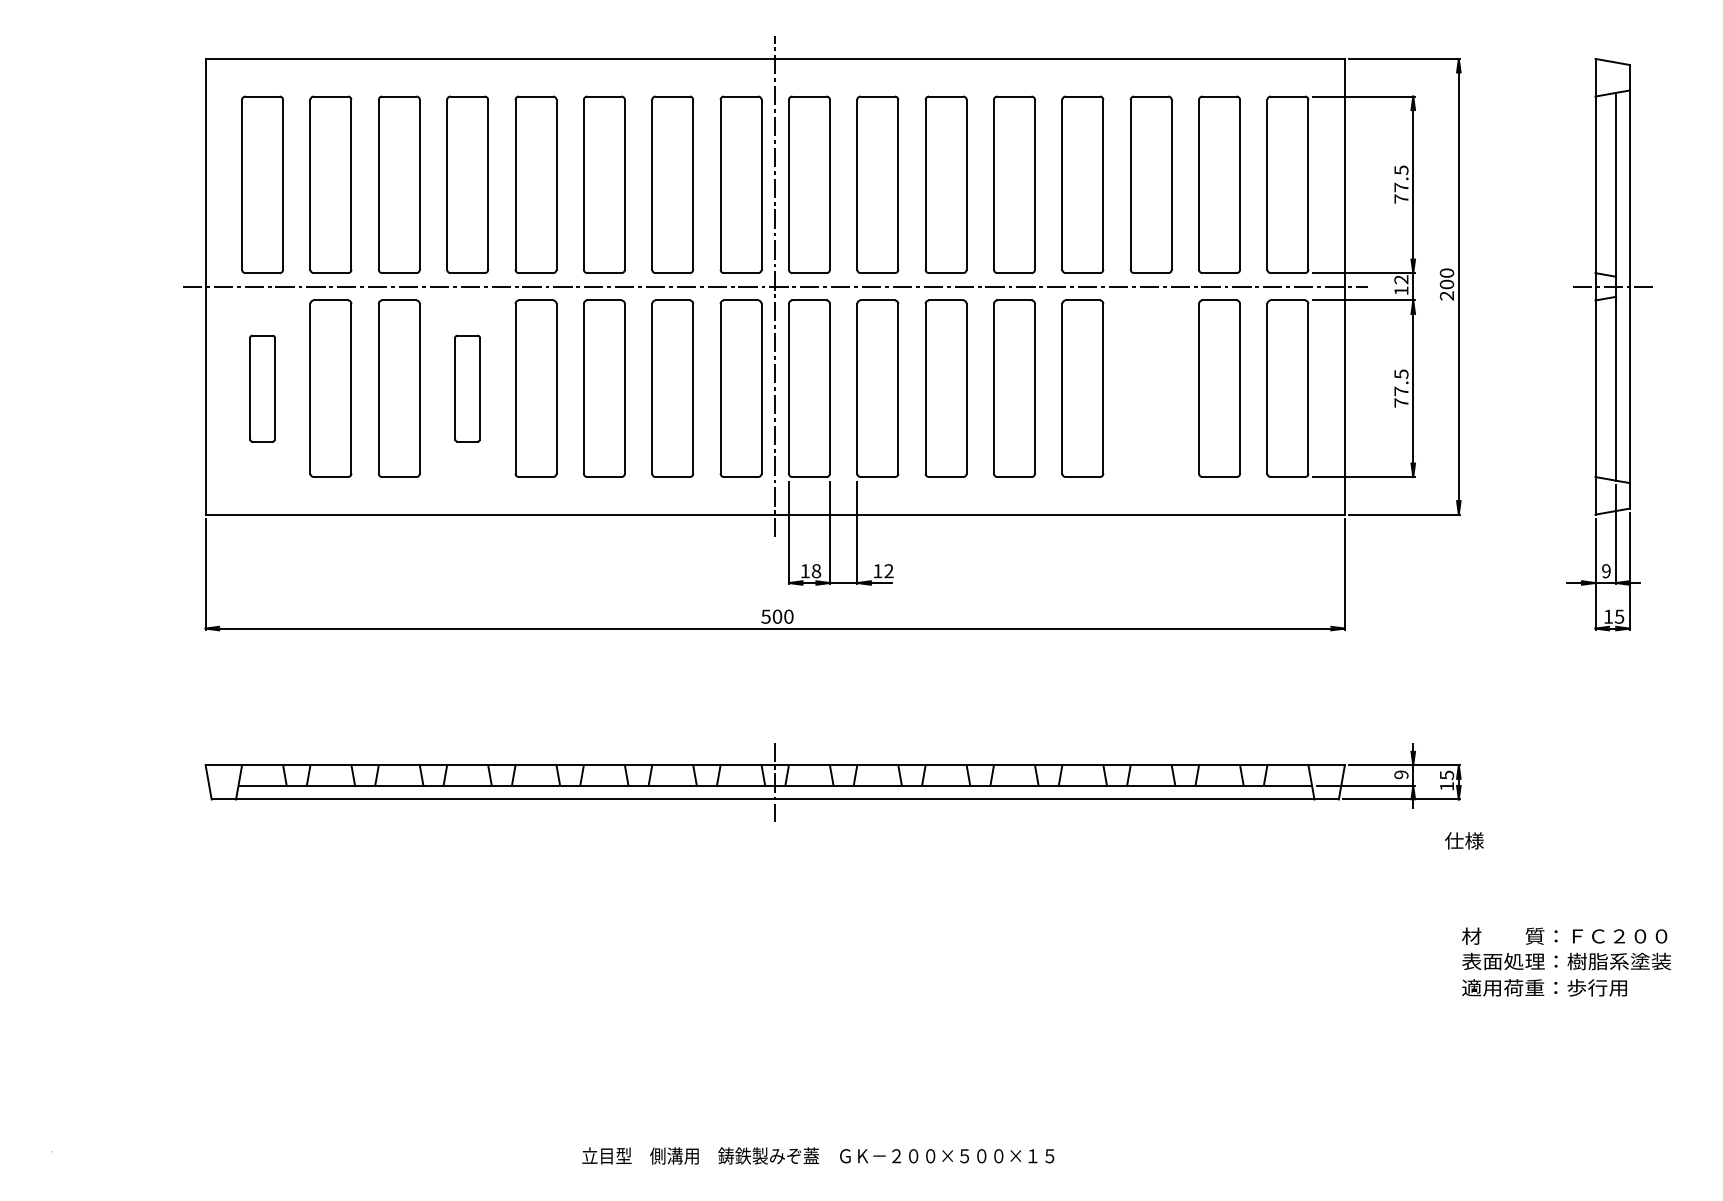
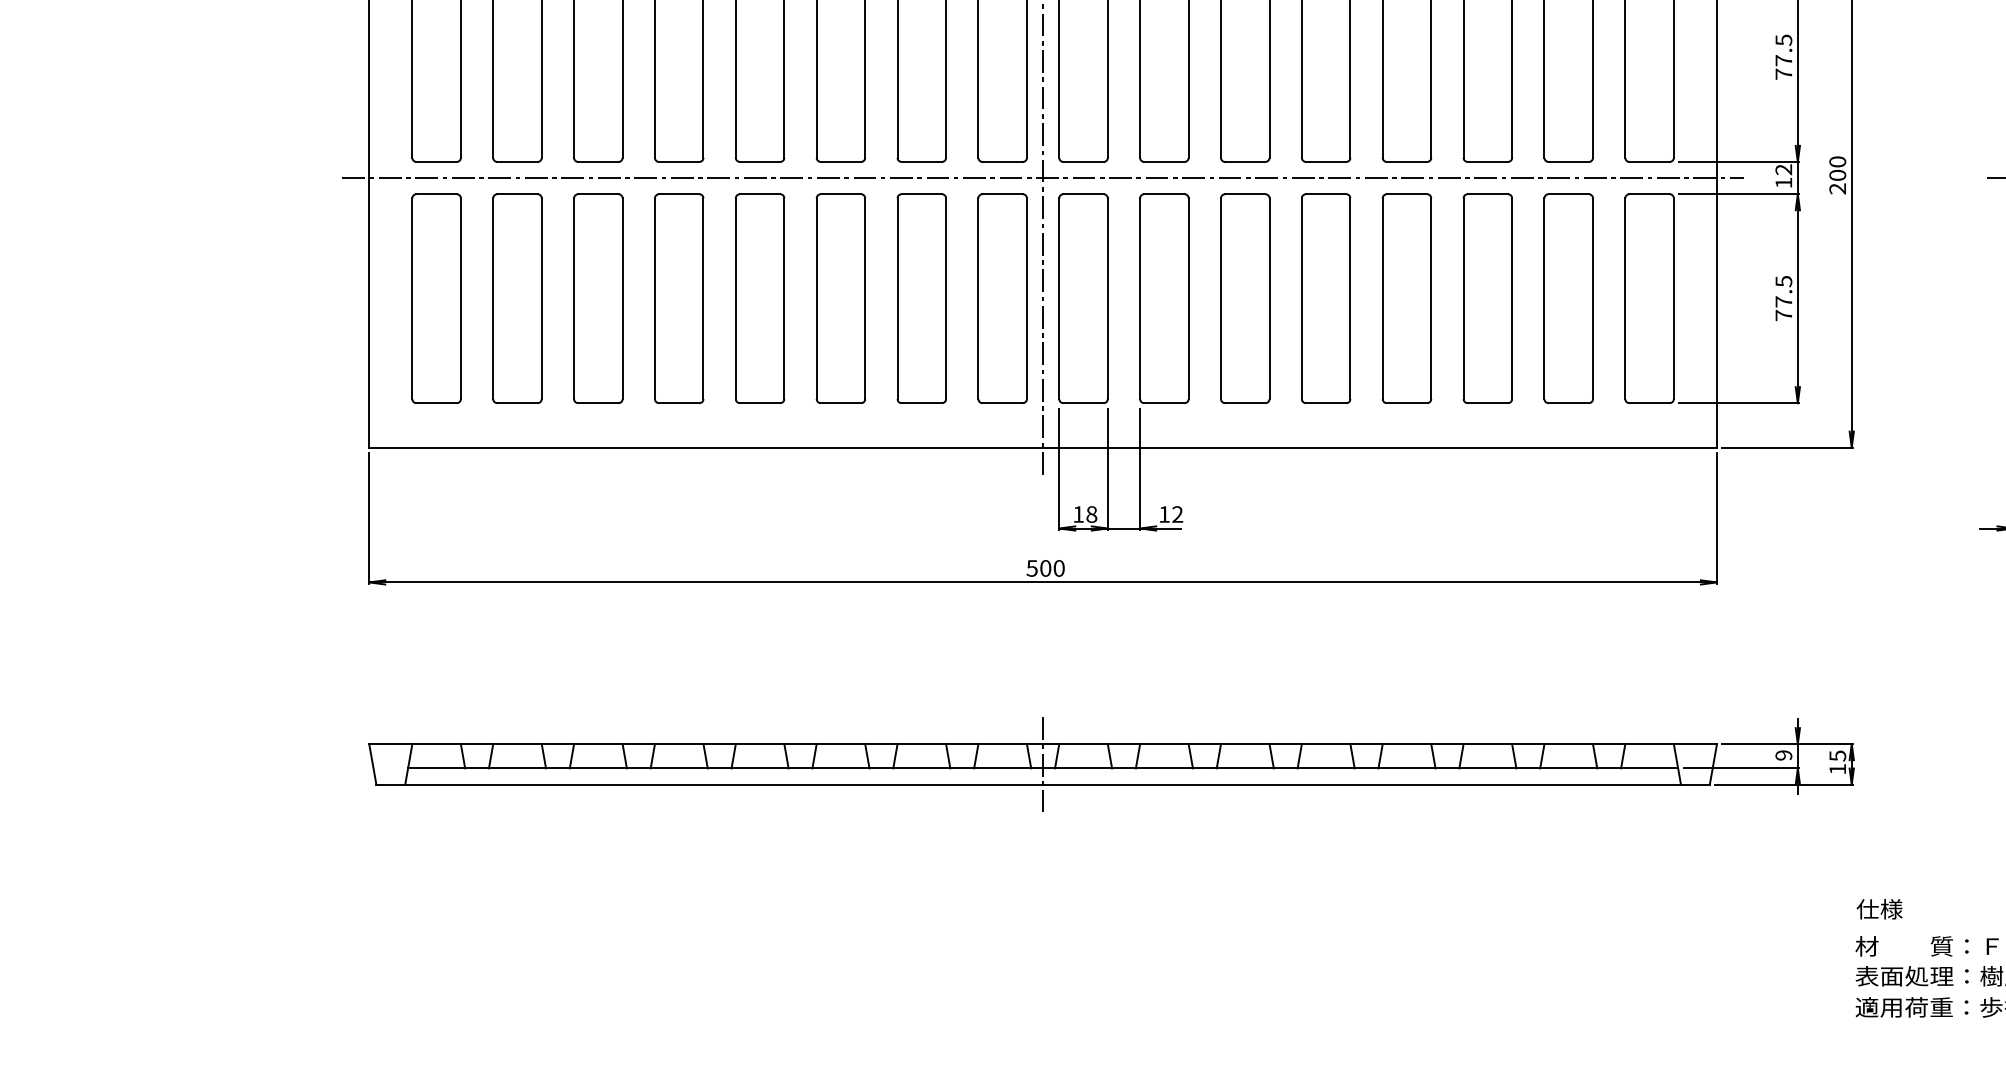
part: (262, 388) -> (436, 298), size x1.67
part: (467, 388) -> (679, 298), size x1.67
part: (1150, 388) -> (1487, 298), added
text: (1464, 840) -> (1879, 908), moved

